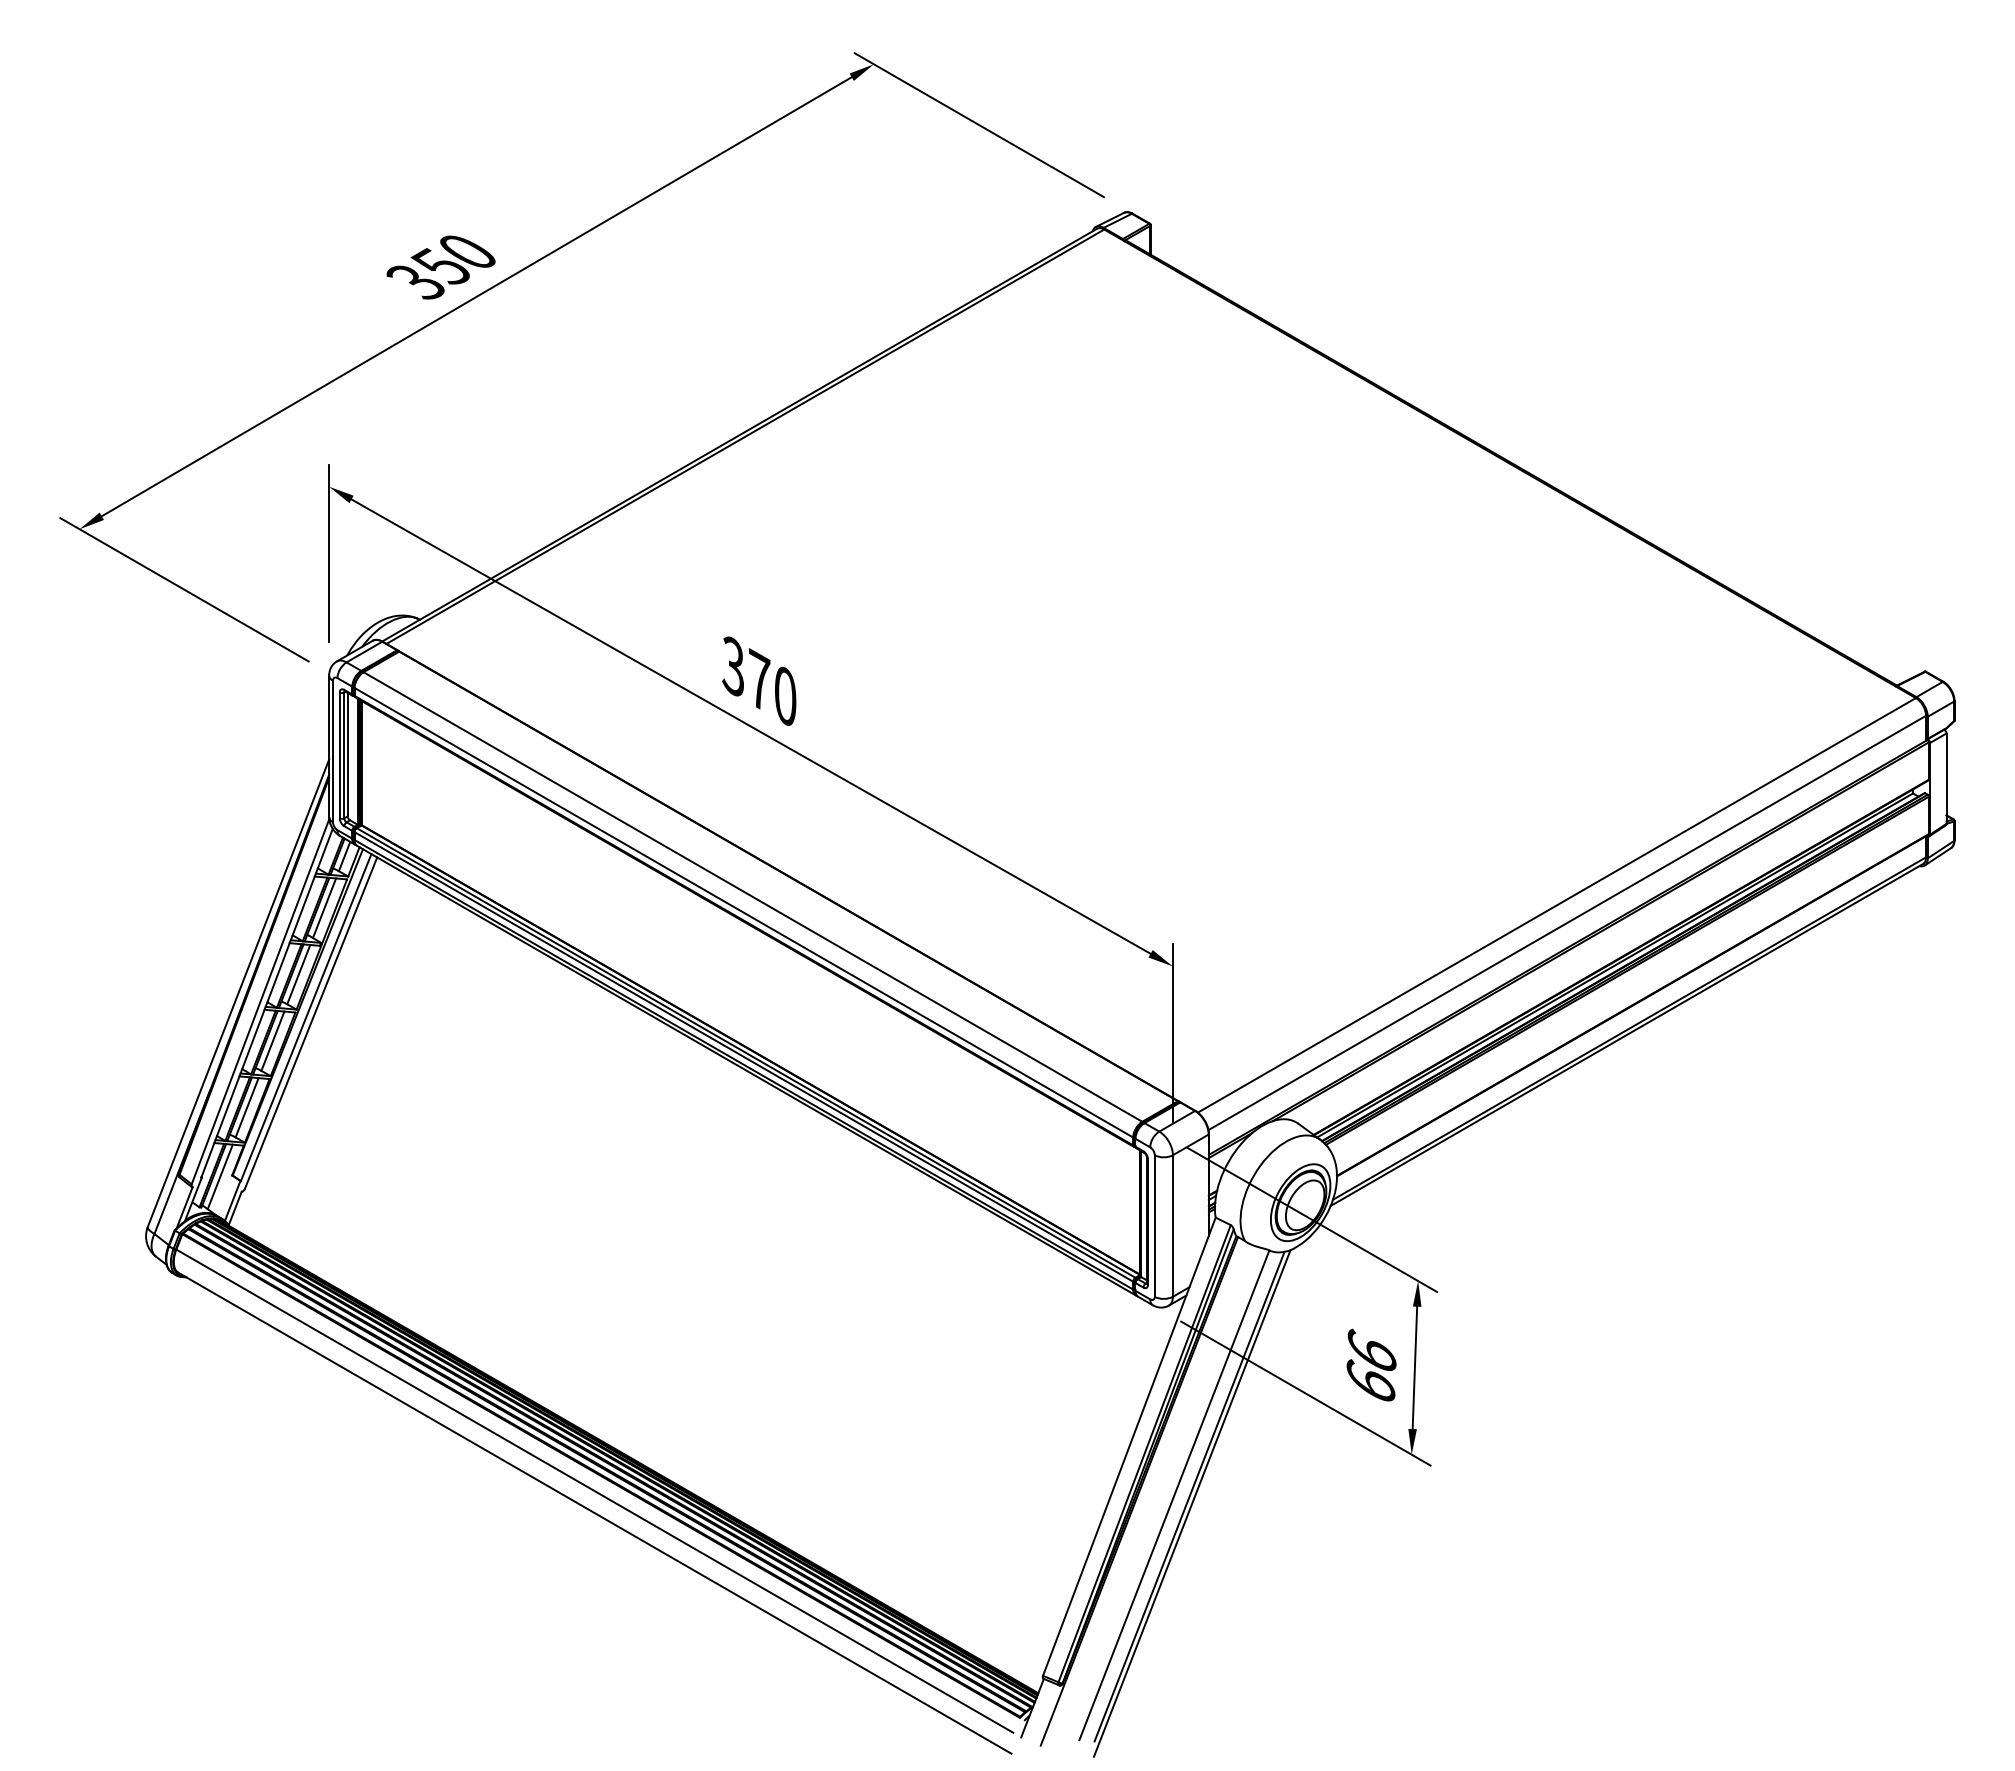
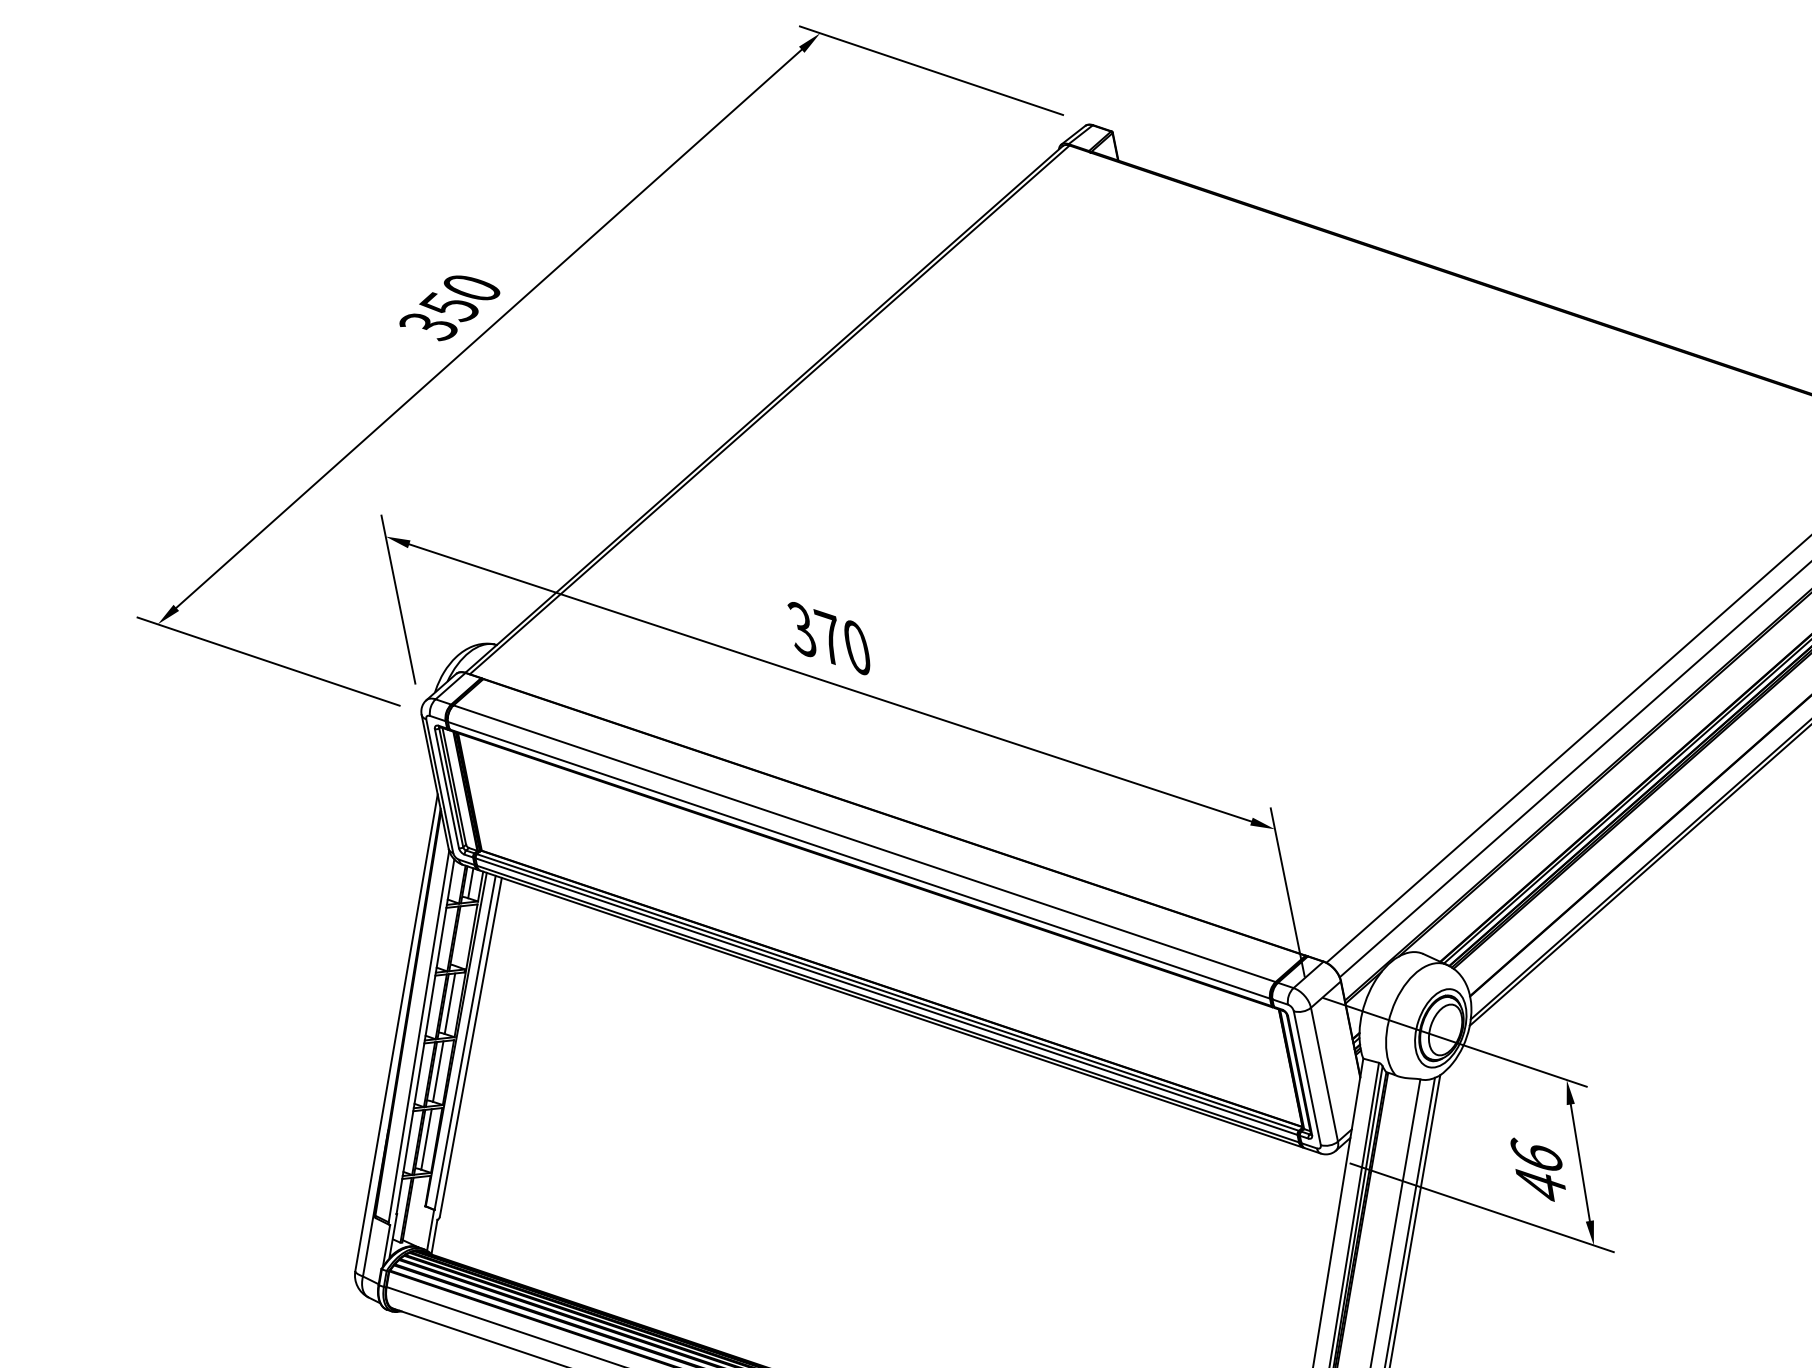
line: (324, 908) -> (461, 936), removed
line: (219, 1176) -> (413, 1209), removed
text: (1370, 1380) -> (1540, 1183), 66 -> 46

